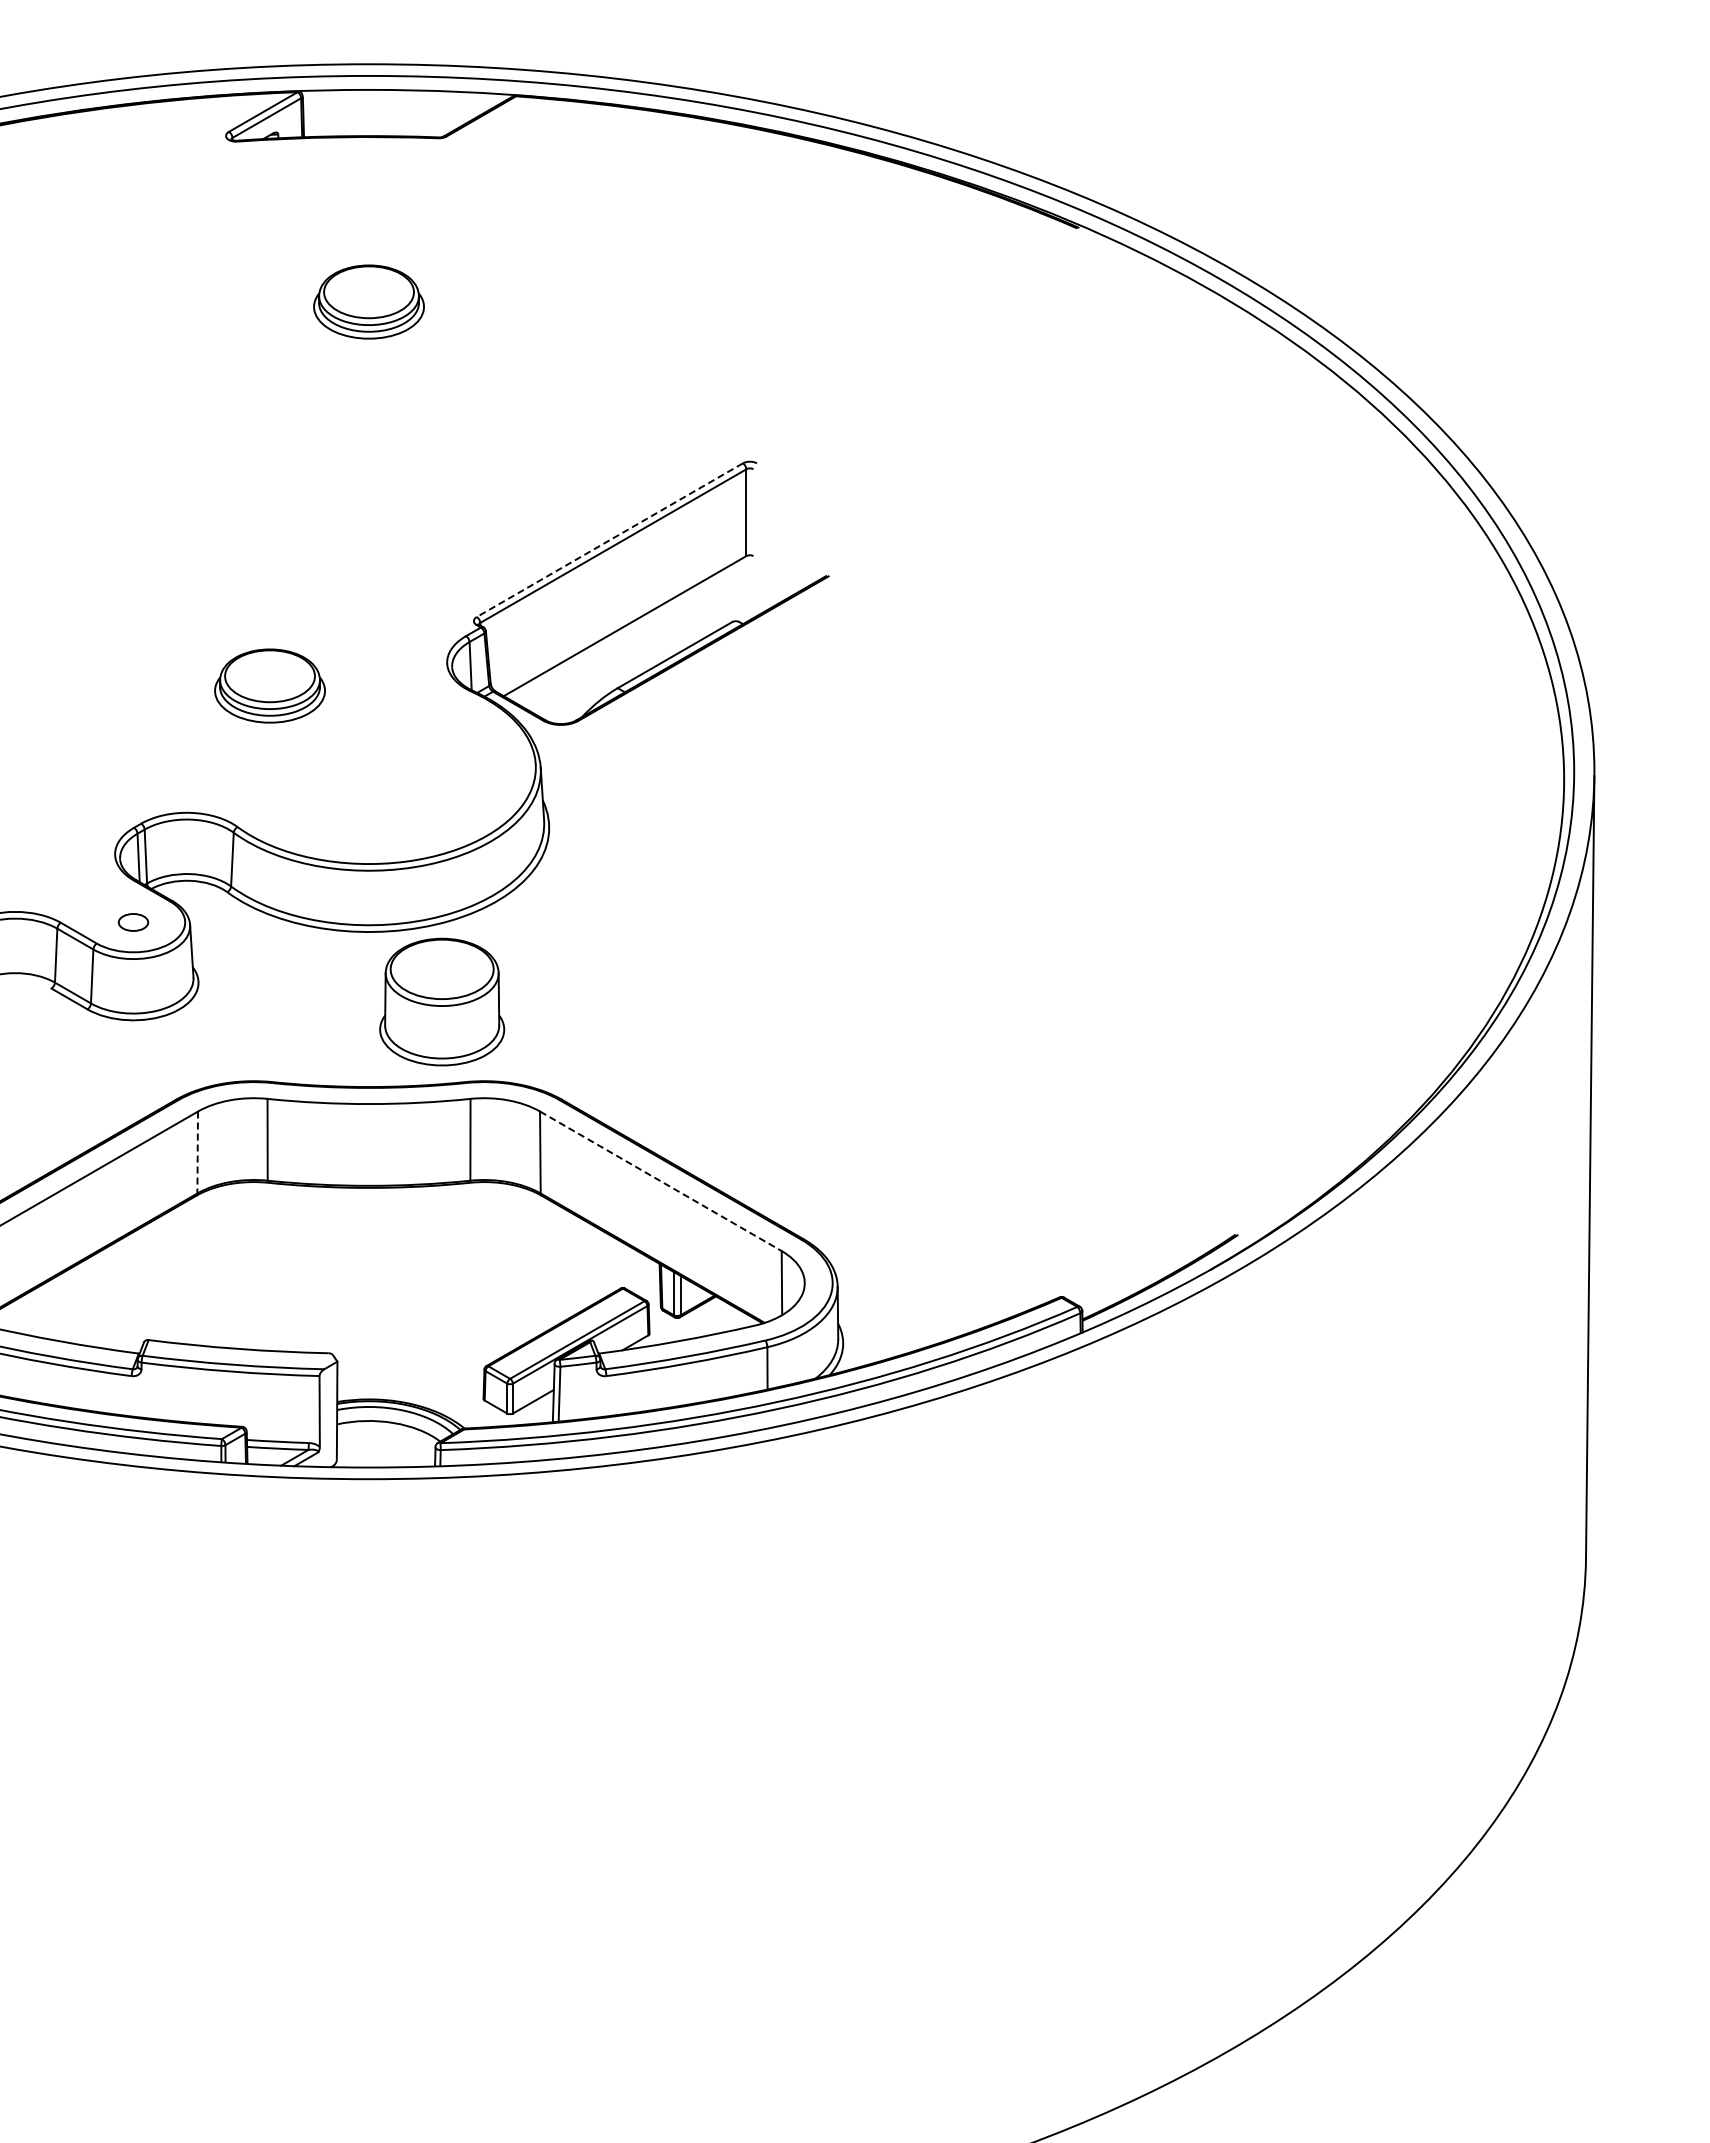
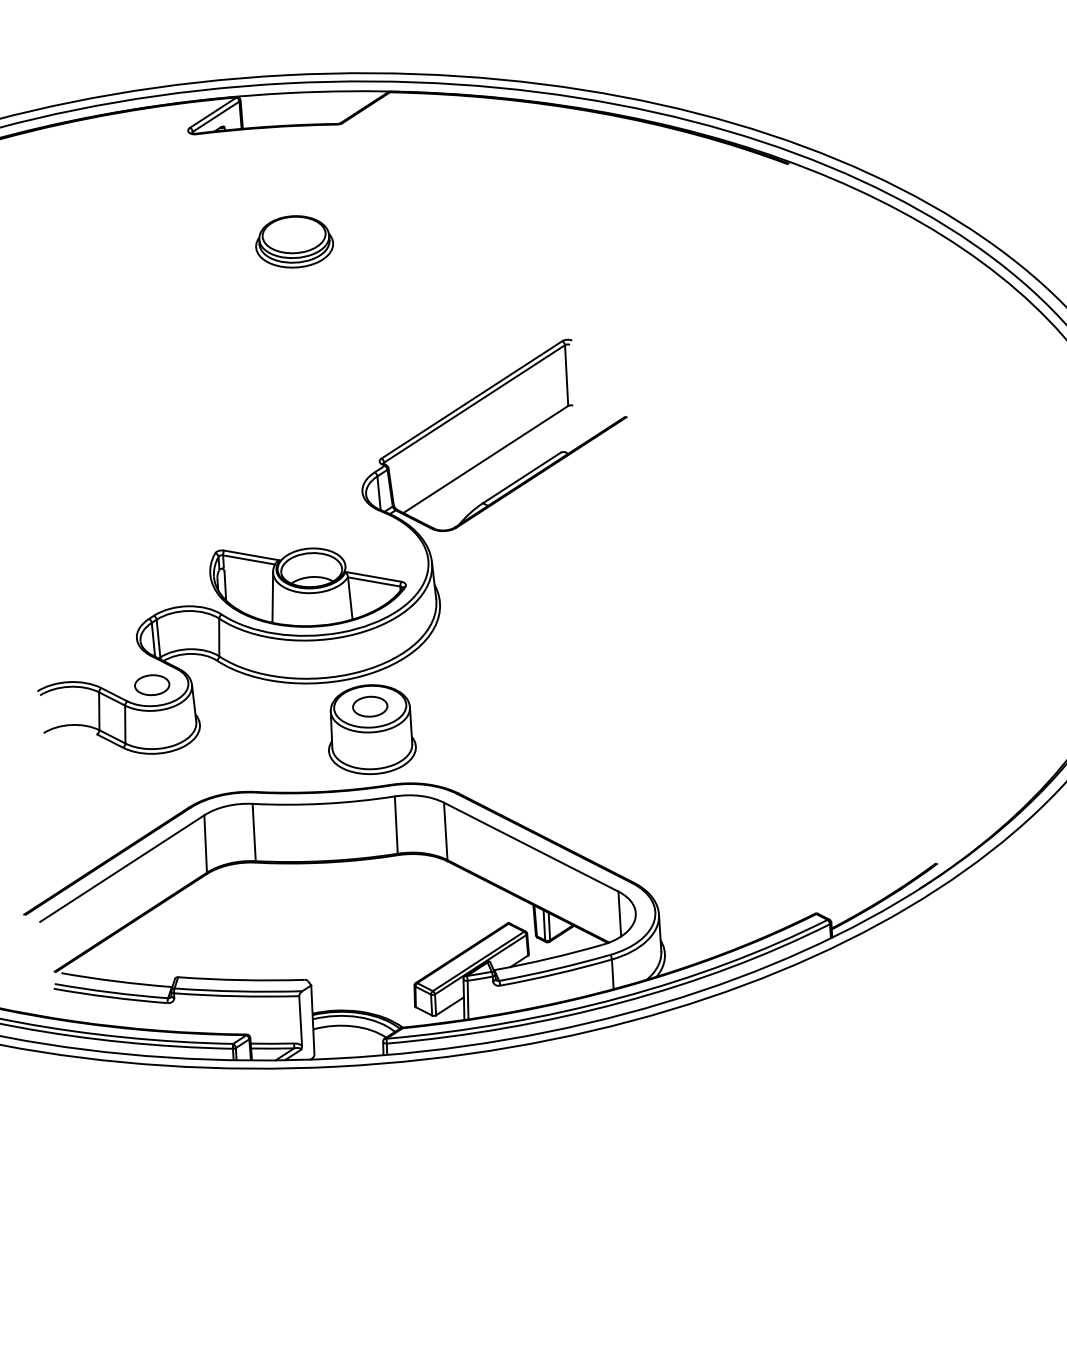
line: (609, 540) -> (471, 400), dashed -> solid
part: (269, 685) -> (238, 514), removed
part: (362, 793) -> (307, 586), added
part: (133, 922) -> (152, 685), size x1.67
part: (441, 969) -> (369, 706), added
line: (197, 1152) -> (205, 844), dashed -> solid
line: (660, 1181) -> (530, 847), dashed -> solid

